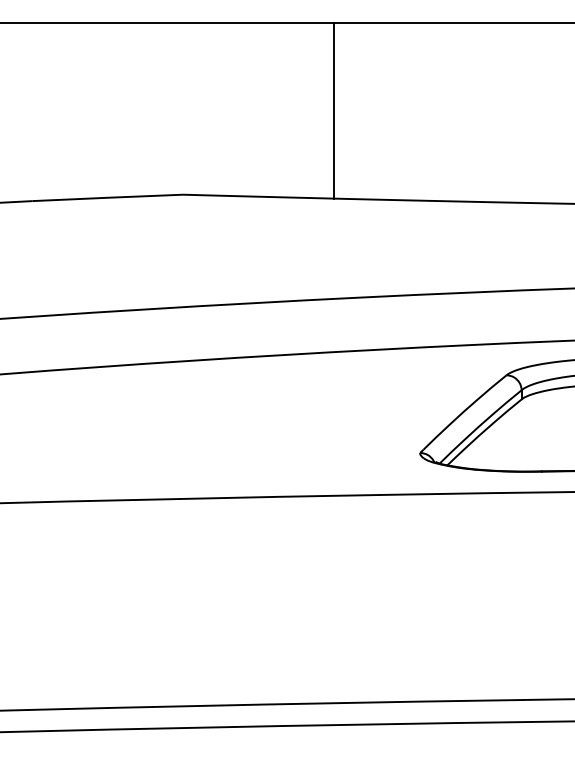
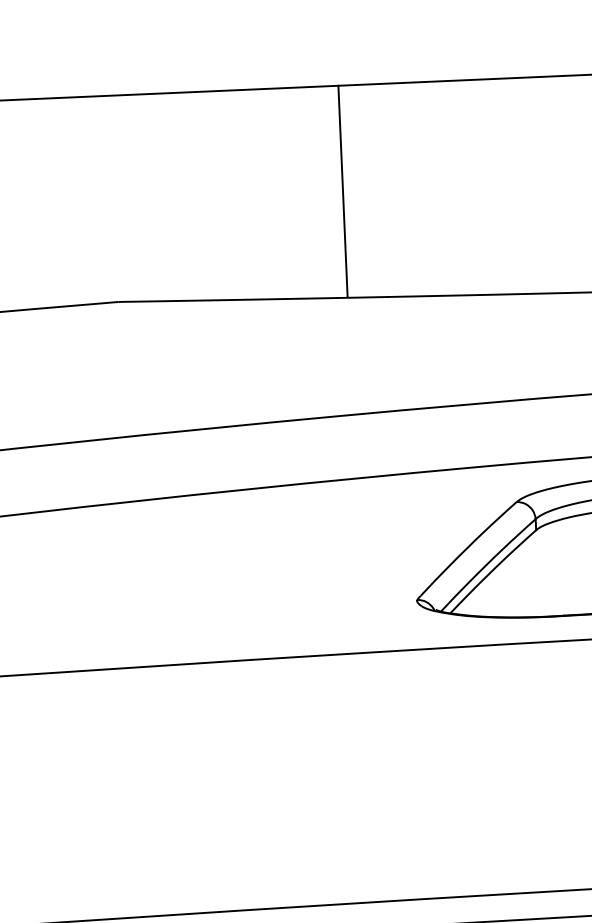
line: (333, 110) -> (342, 190), moved

